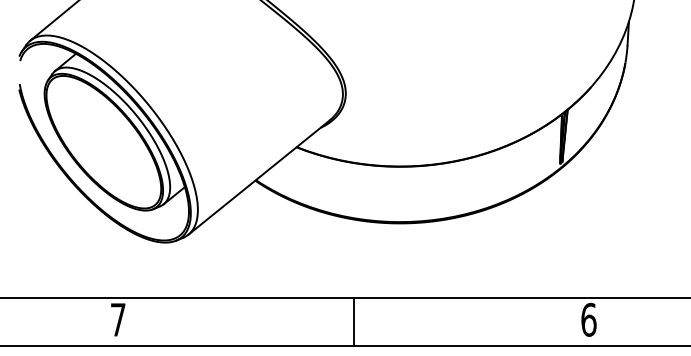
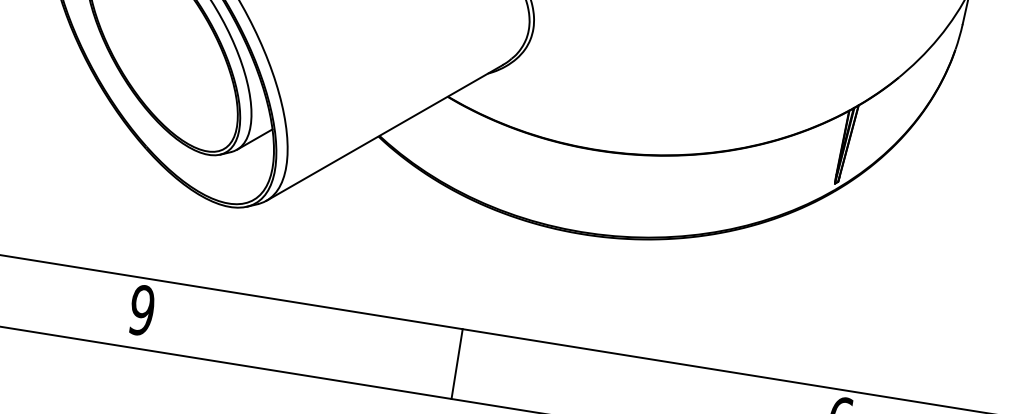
text: (117, 319) -> (141, 309), 7 -> 9
line: (353, 321) -> (456, 363), moved

